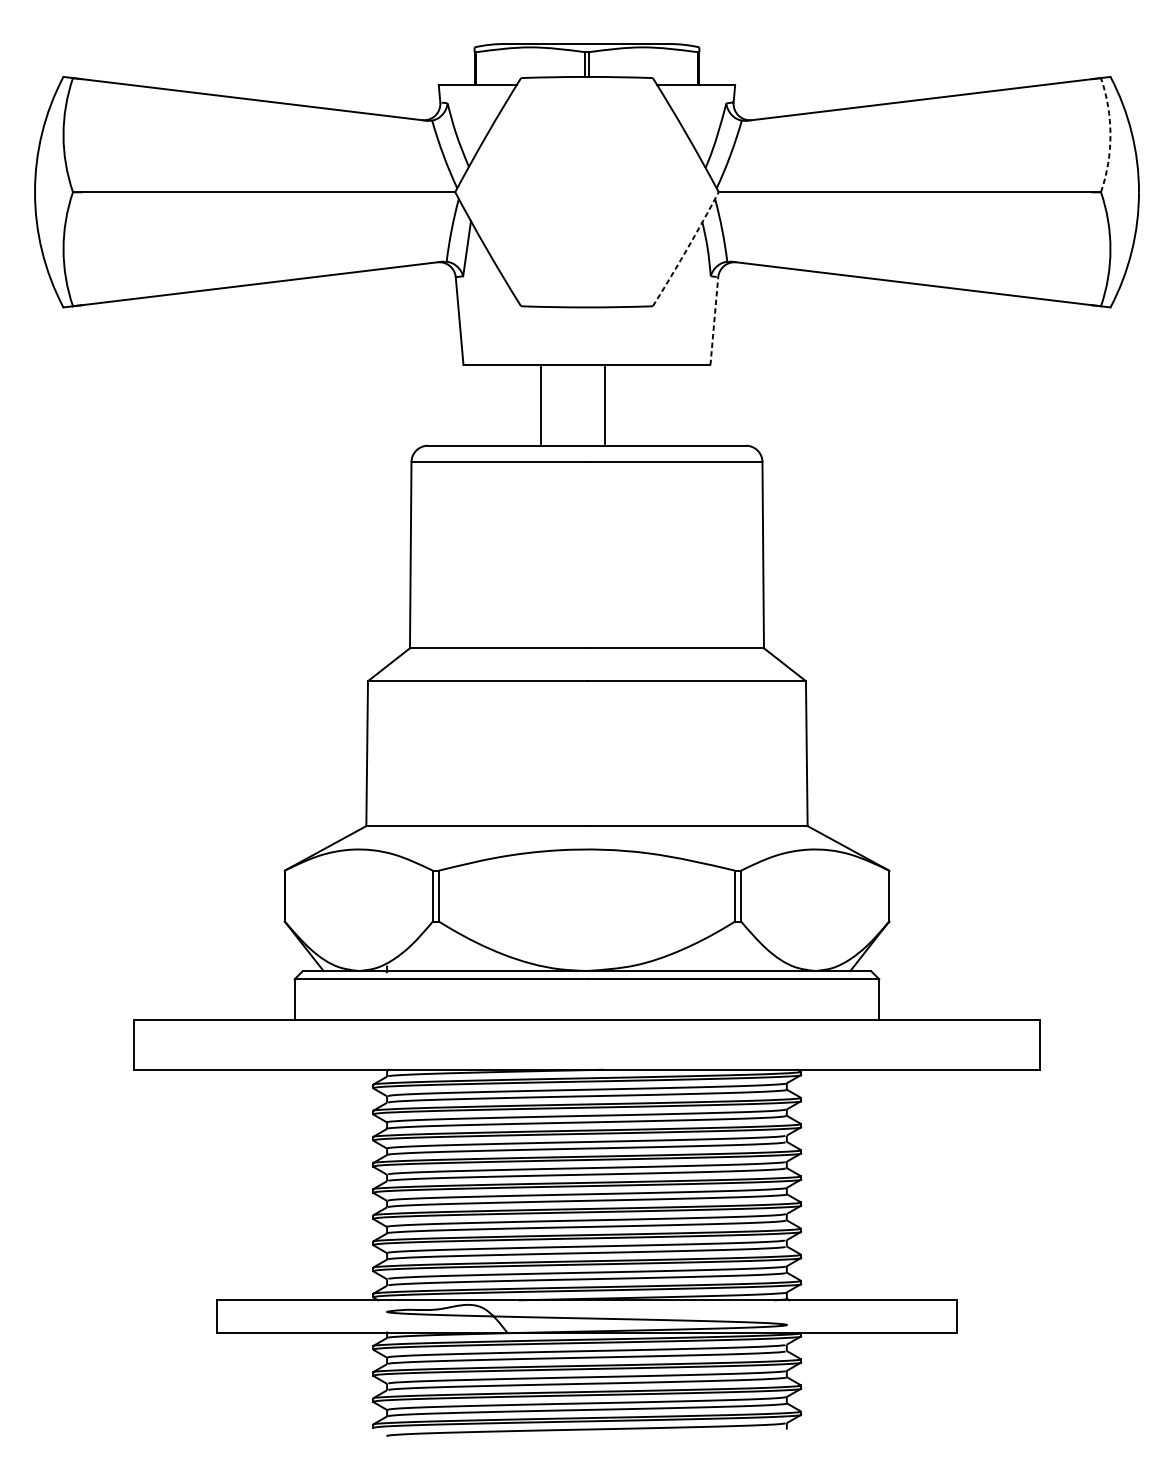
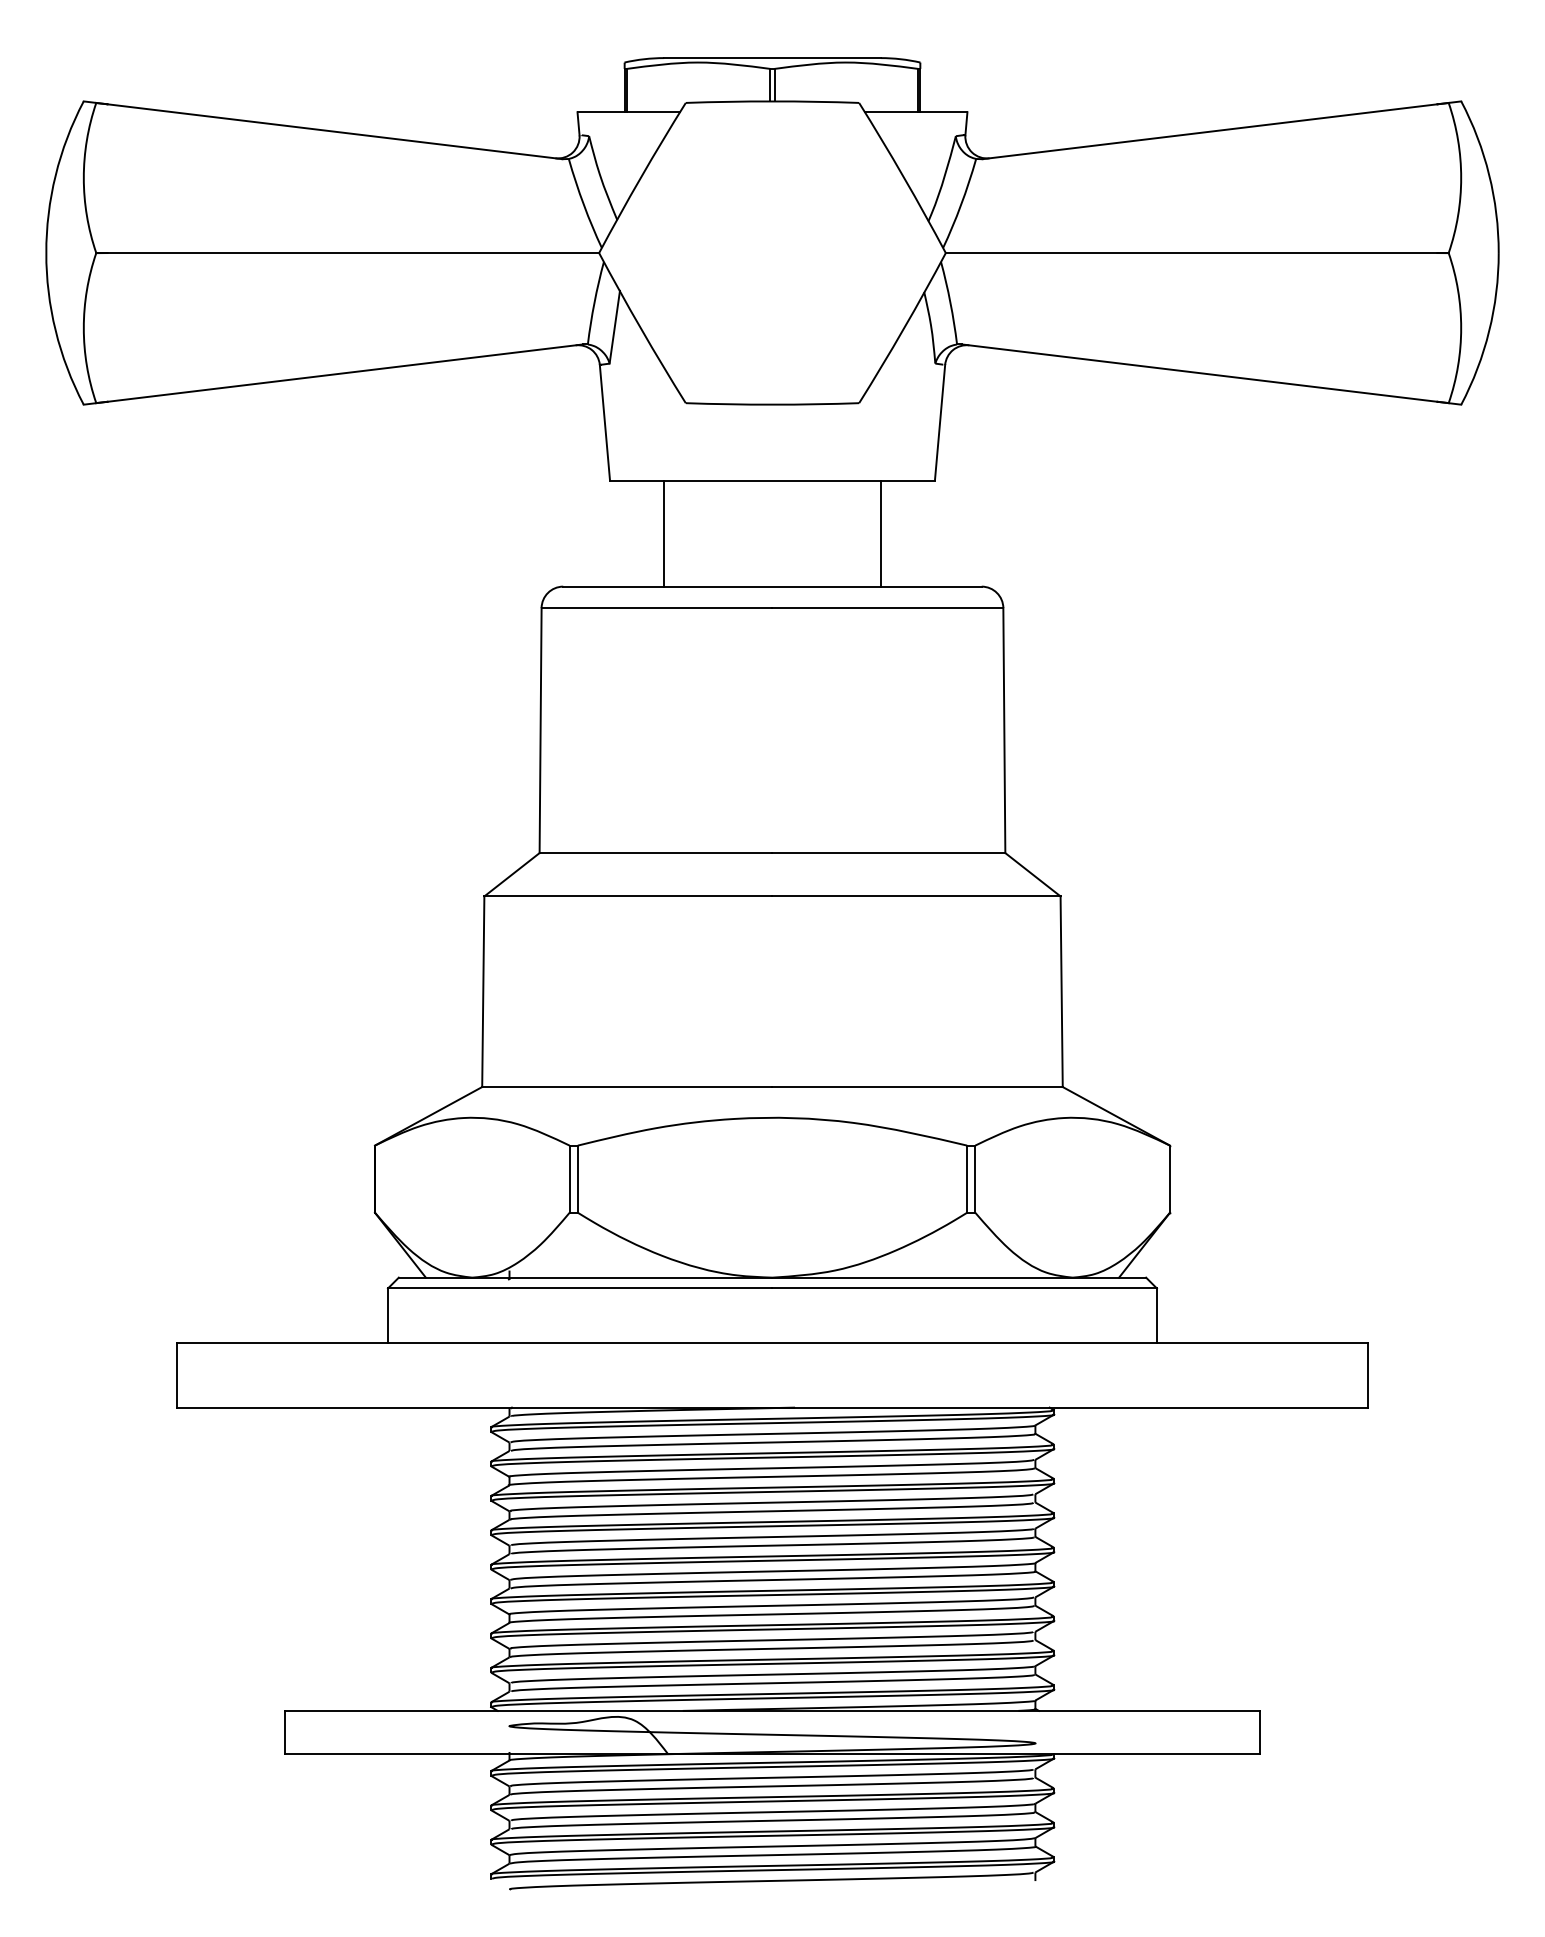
arc: (1110, 135) -> (1461, 178), dashed -> solid
arc: (686, 249) -> (903, 328), dashed -> solid
line: (714, 320) -> (940, 422), dashed -> solid
line: (541, 405) -> (664, 533), moved
line: (605, 405) -> (880, 533), moved

